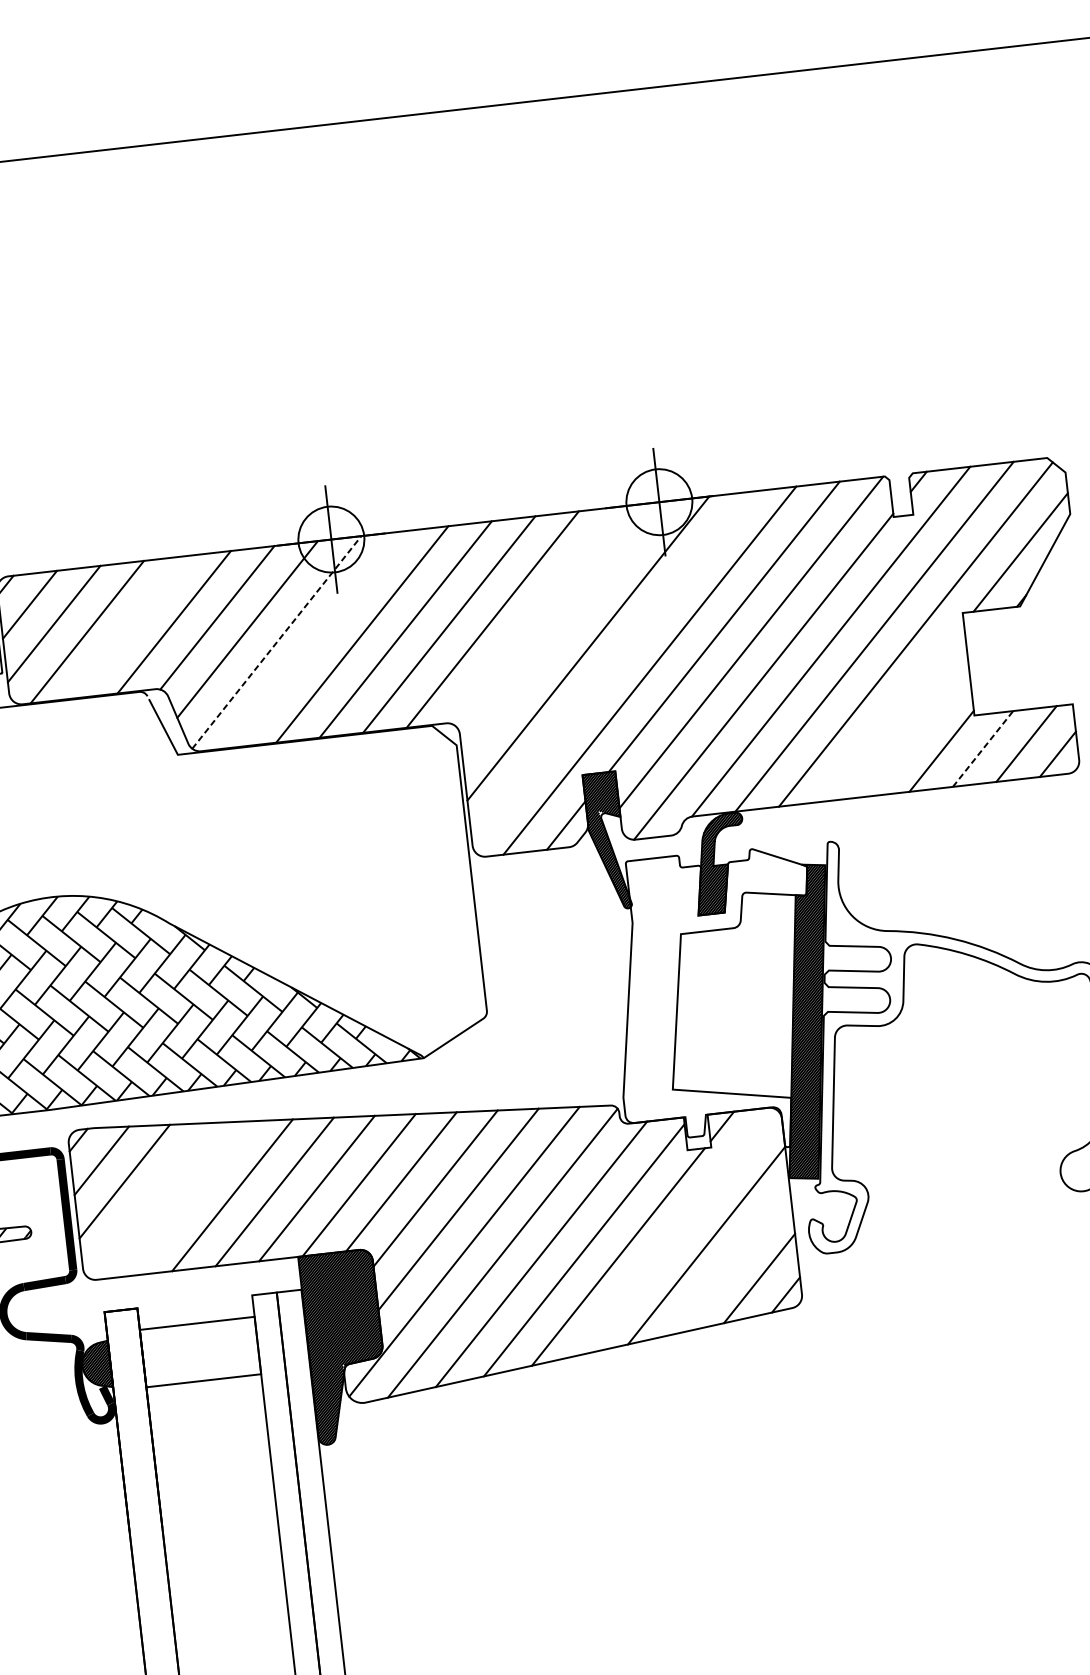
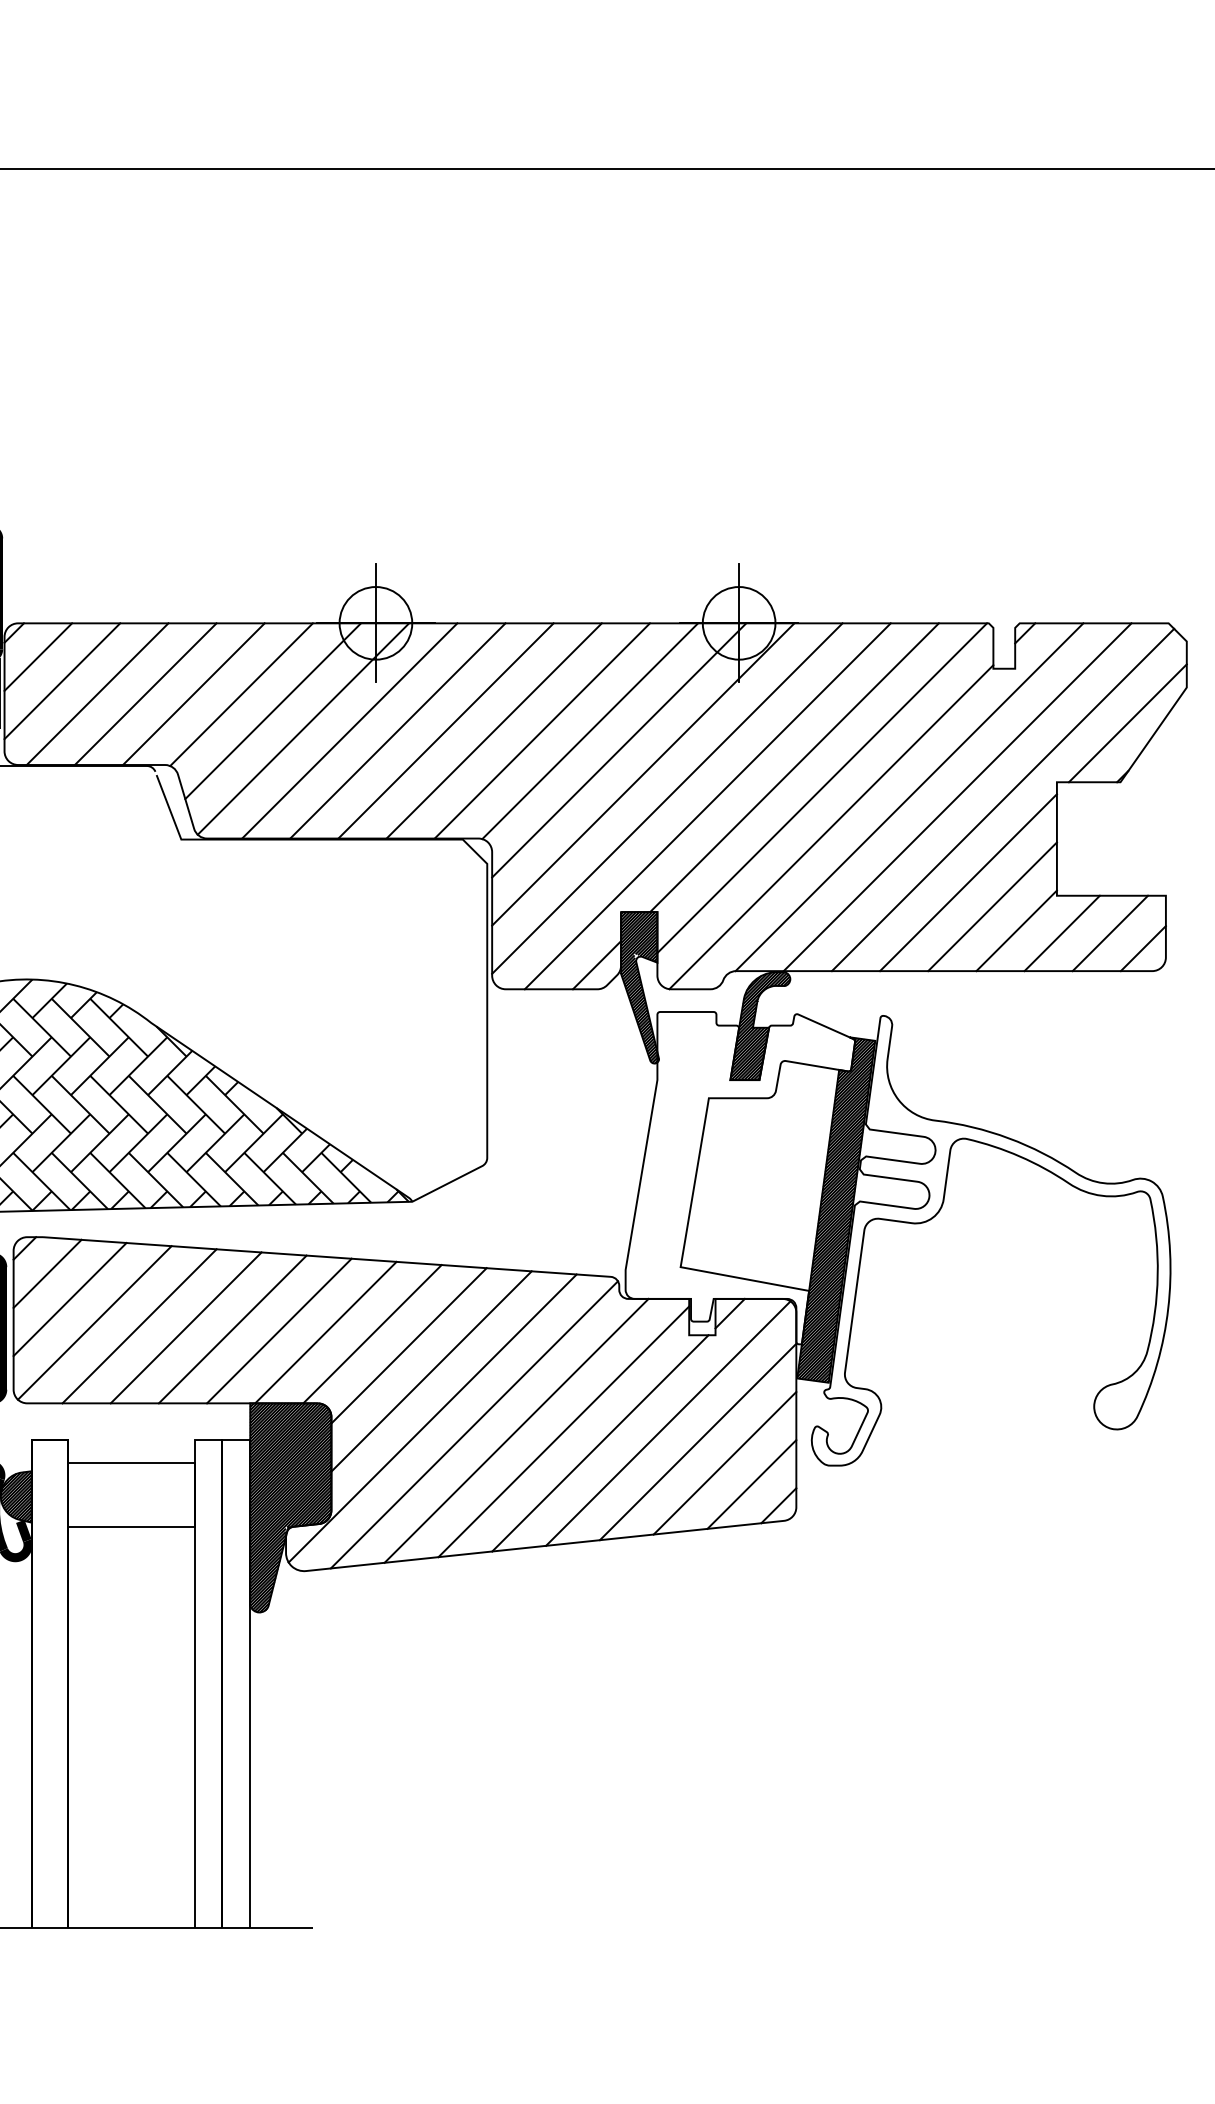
line: (536, 615) -> (590, 731), added
line: (130, 627) -> (145, 694), added
line: (564, 629) -> (619, 750), added
line: (318, 639) -> (349, 730), added
line: (276, 641) -> (303, 728), dashed -> solid
line: (612, 667) -> (667, 798), added
line: (893, 712) -> (968, 882), added
line: (917, 731) -> (992, 906), added
line: (983, 749) -> (1062, 933), dashed -> solid
line: (190, 1198) -> (139, 1326), added
line: (149, 1199) -> (94, 1322), added
line: (677, 1232) -> (668, 1423), added
line: (732, 1262) -> (724, 1463), added

